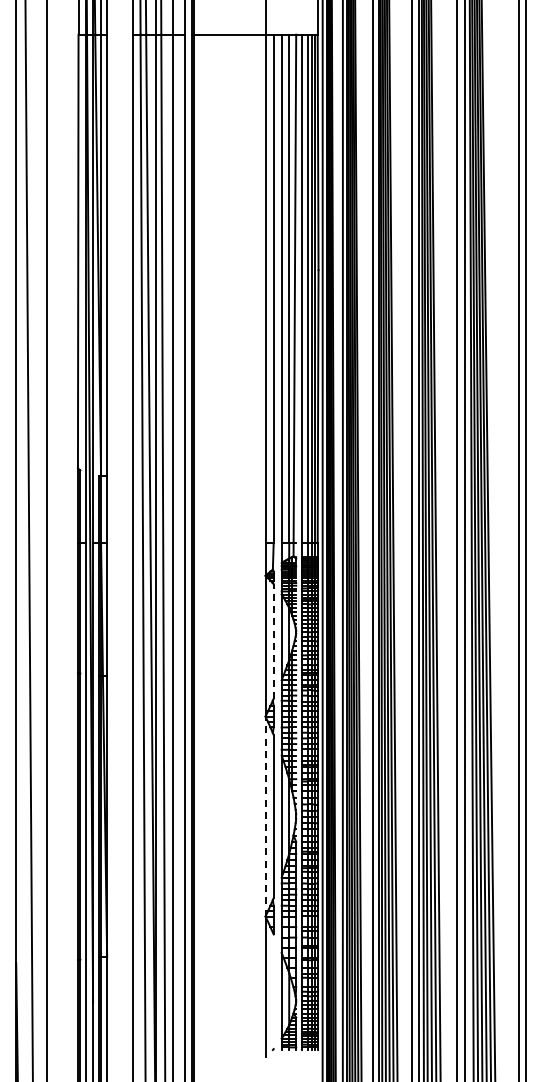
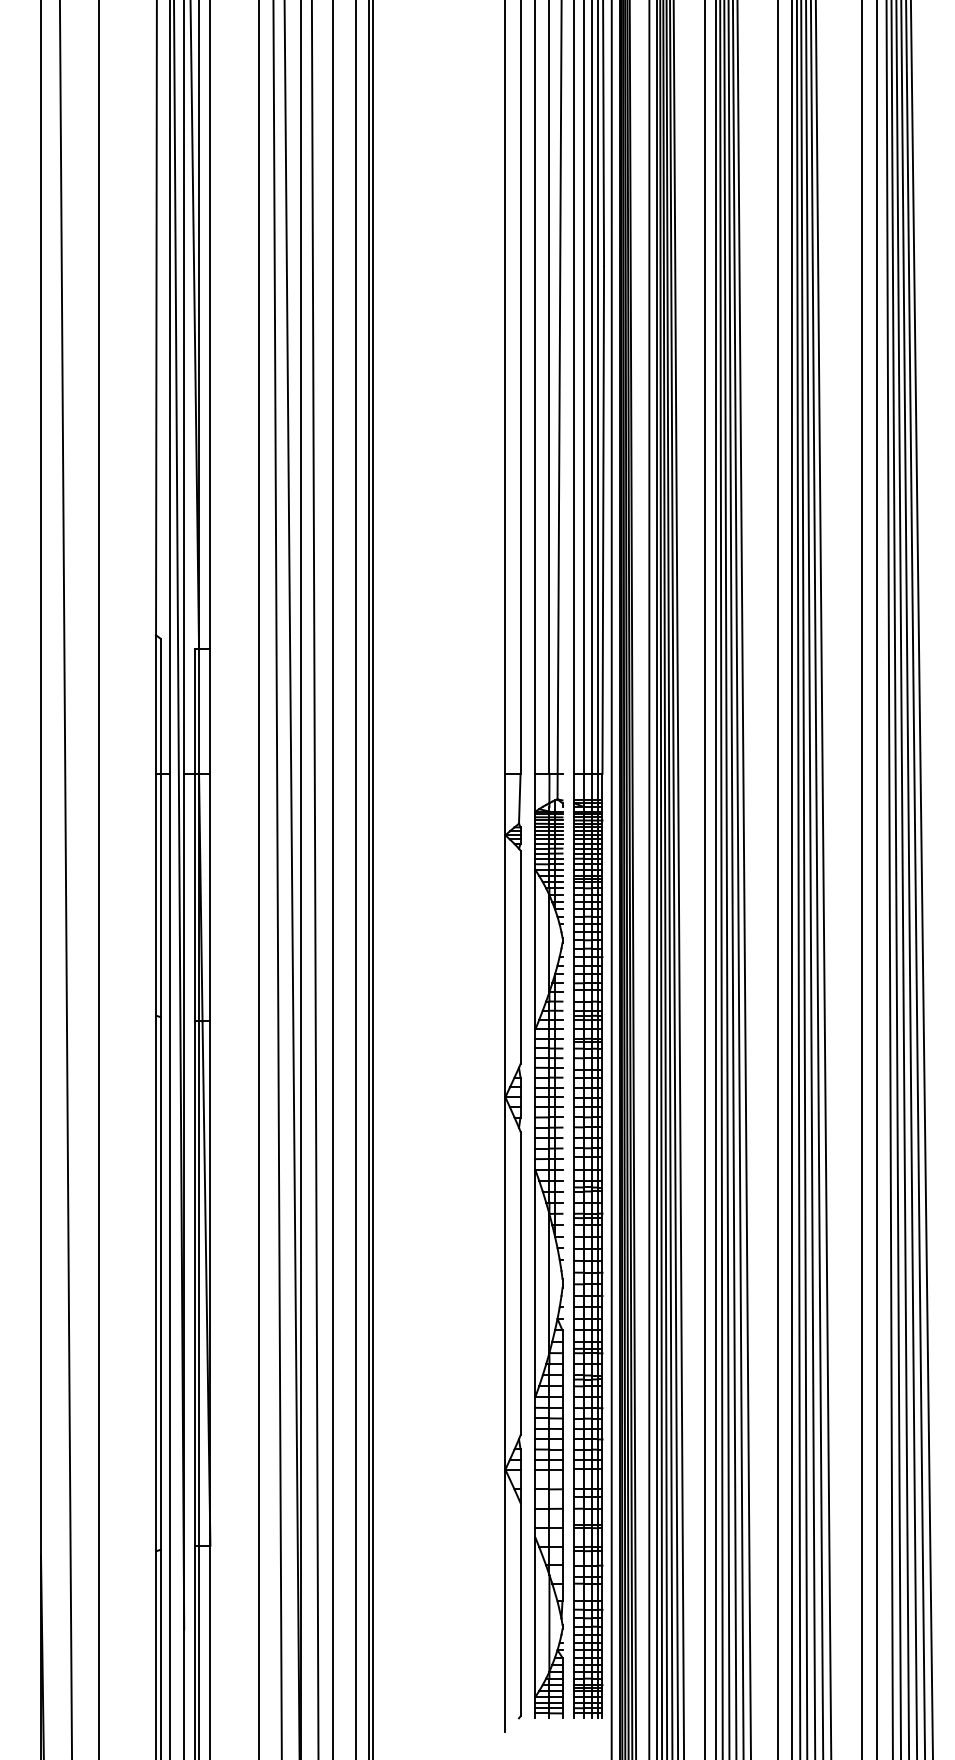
line: (273, 640) -> (520, 955), dashed -> solid
line: (265, 816) -> (505, 1283), dashed -> solid
line: (273, 991) -> (520, 1609), added

